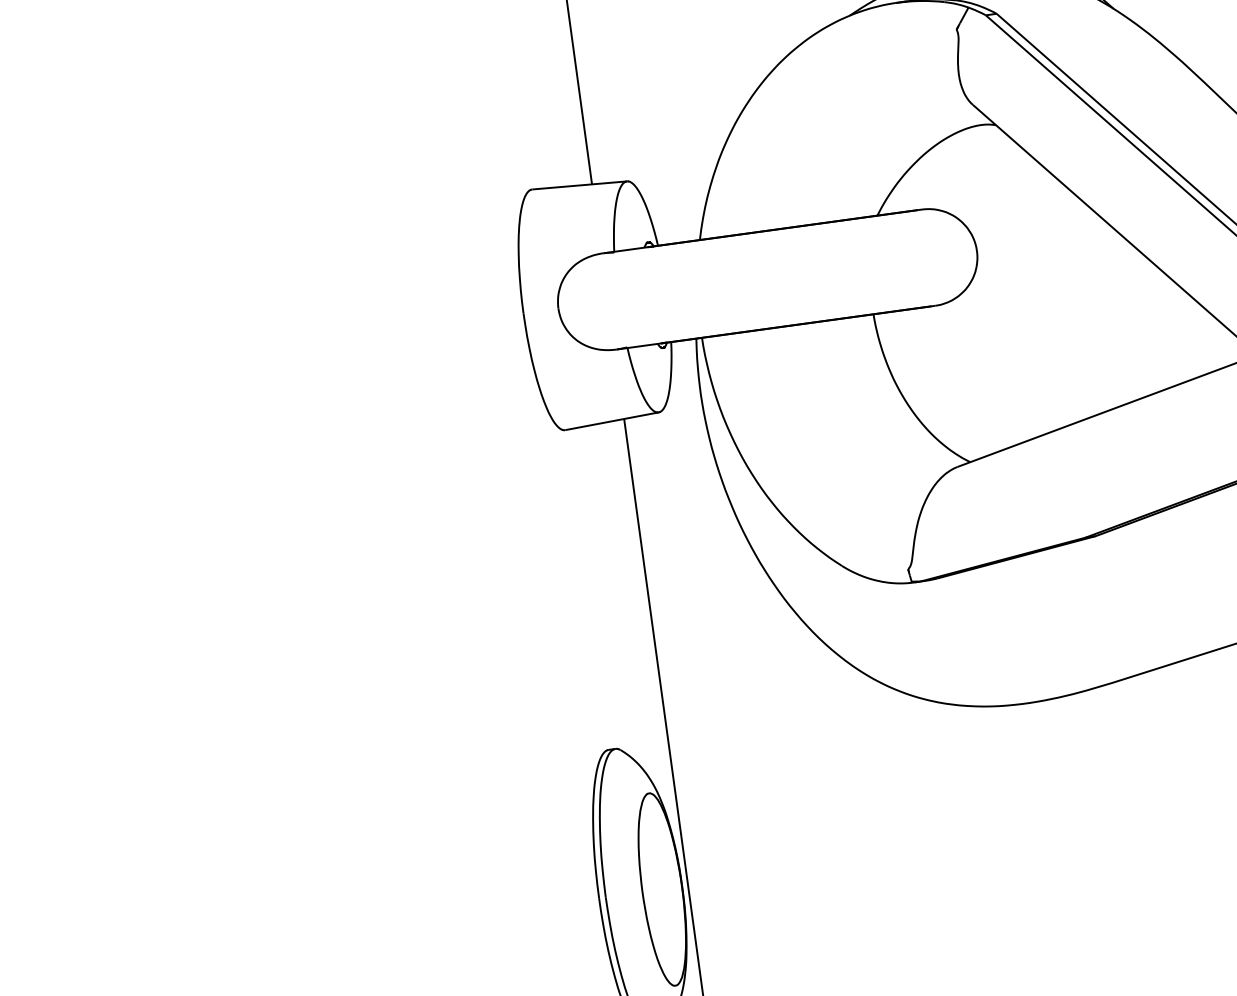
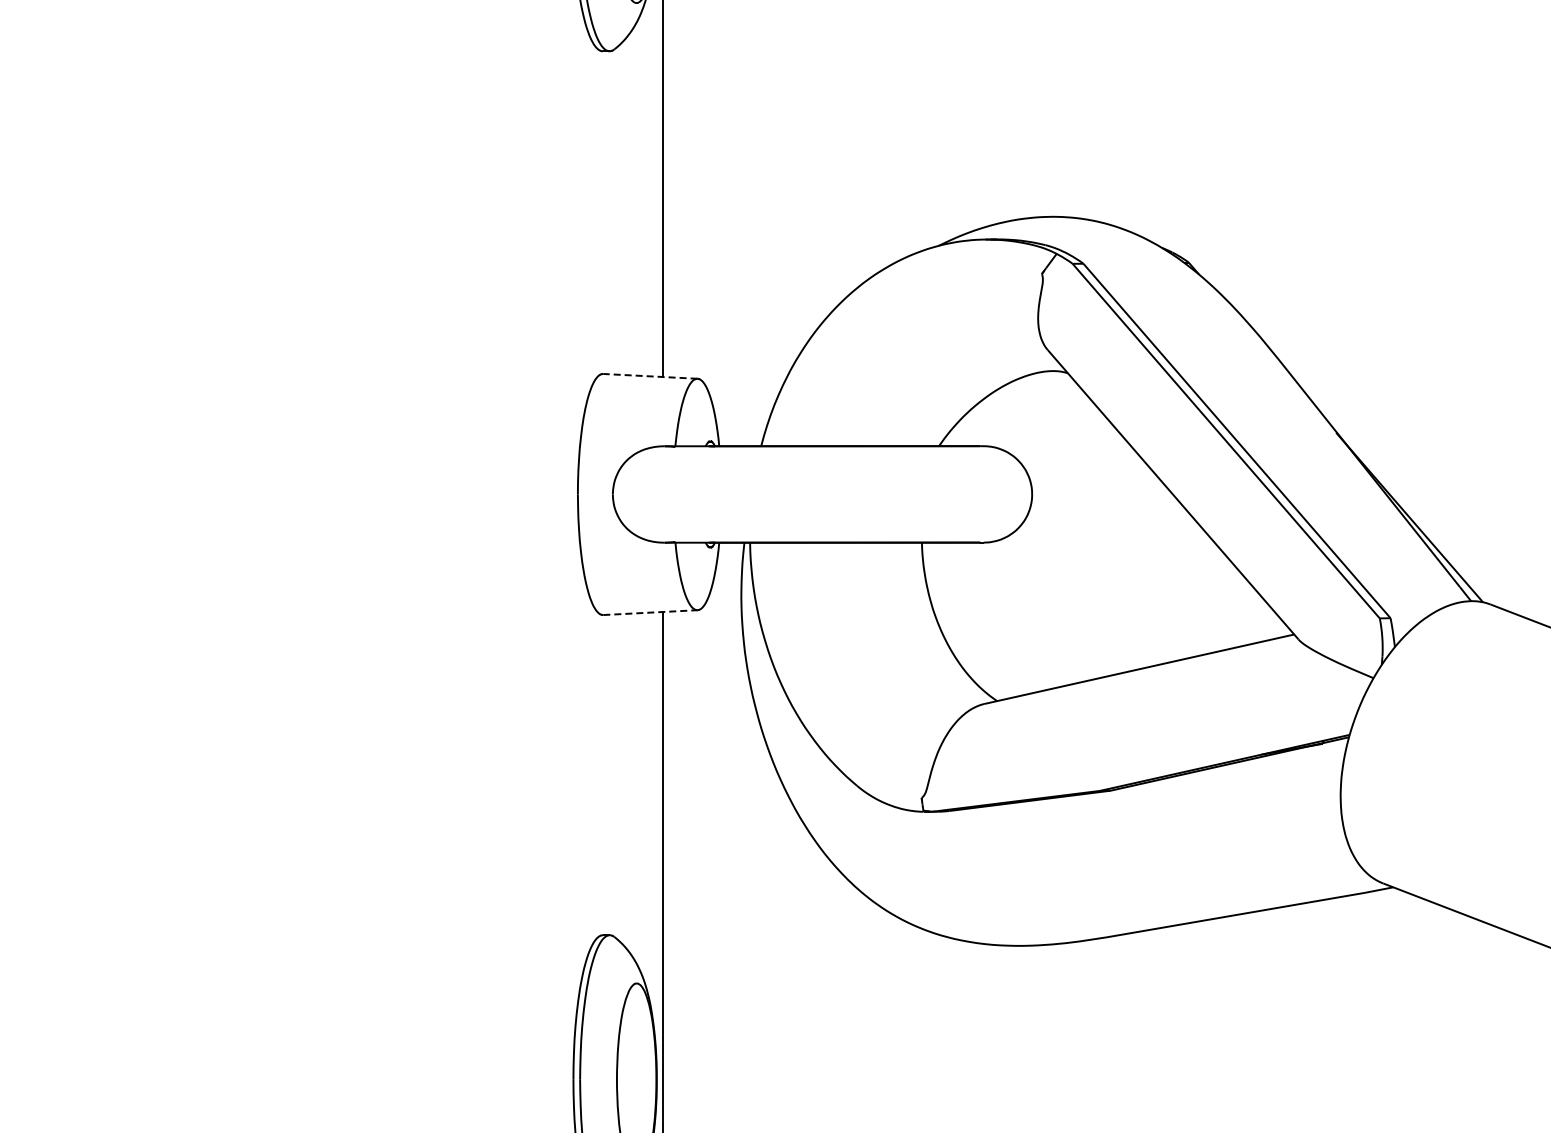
line: (578, 185) -> (649, 376), solid -> dashed
line: (613, 421) -> (651, 612), solid -> dashed

